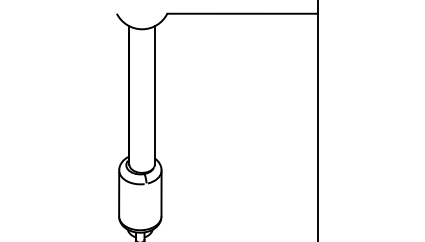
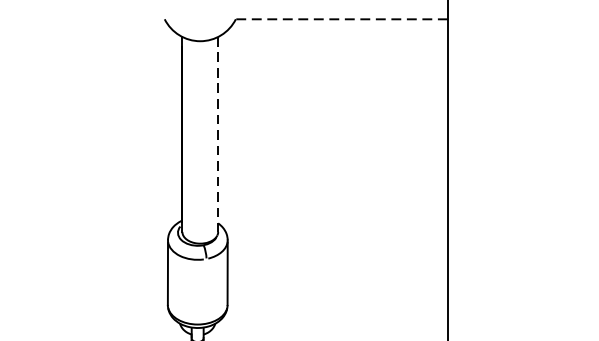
line: (242, 13) -> (341, 18), solid -> dashed
line: (154, 95) -> (217, 134), solid -> dashed

